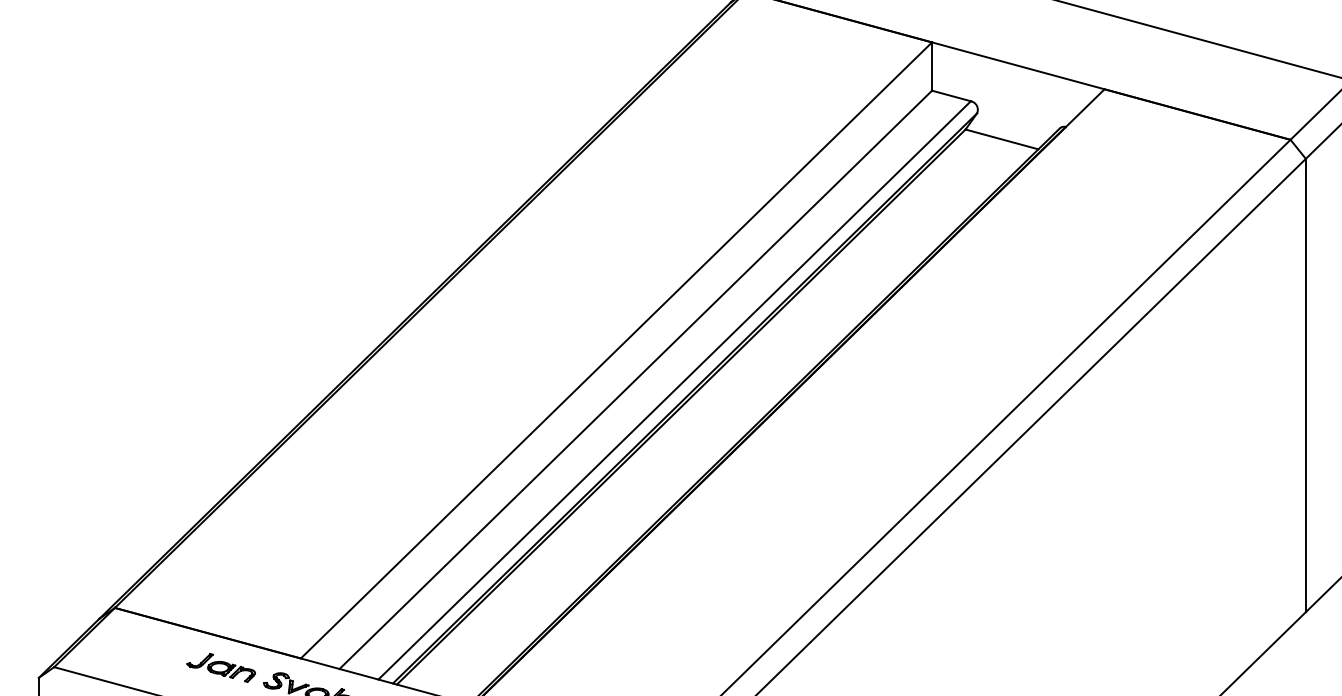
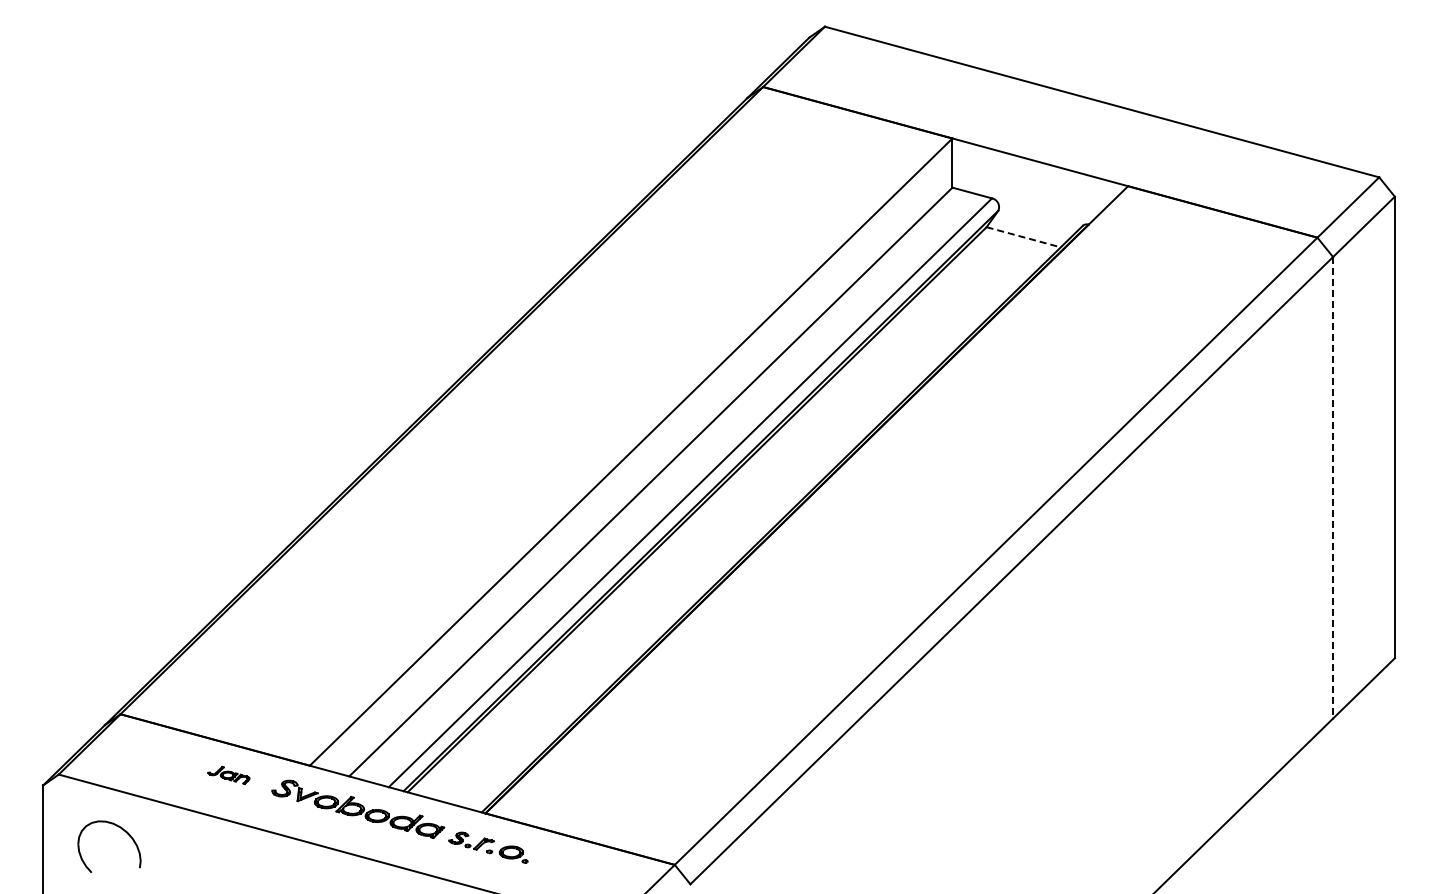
line: (1002, 139) -> (1024, 237), solid -> dashed
line: (1306, 385) -> (1333, 487), solid -> dashed
part: (220, 668) -> (228, 775), size x0.6

